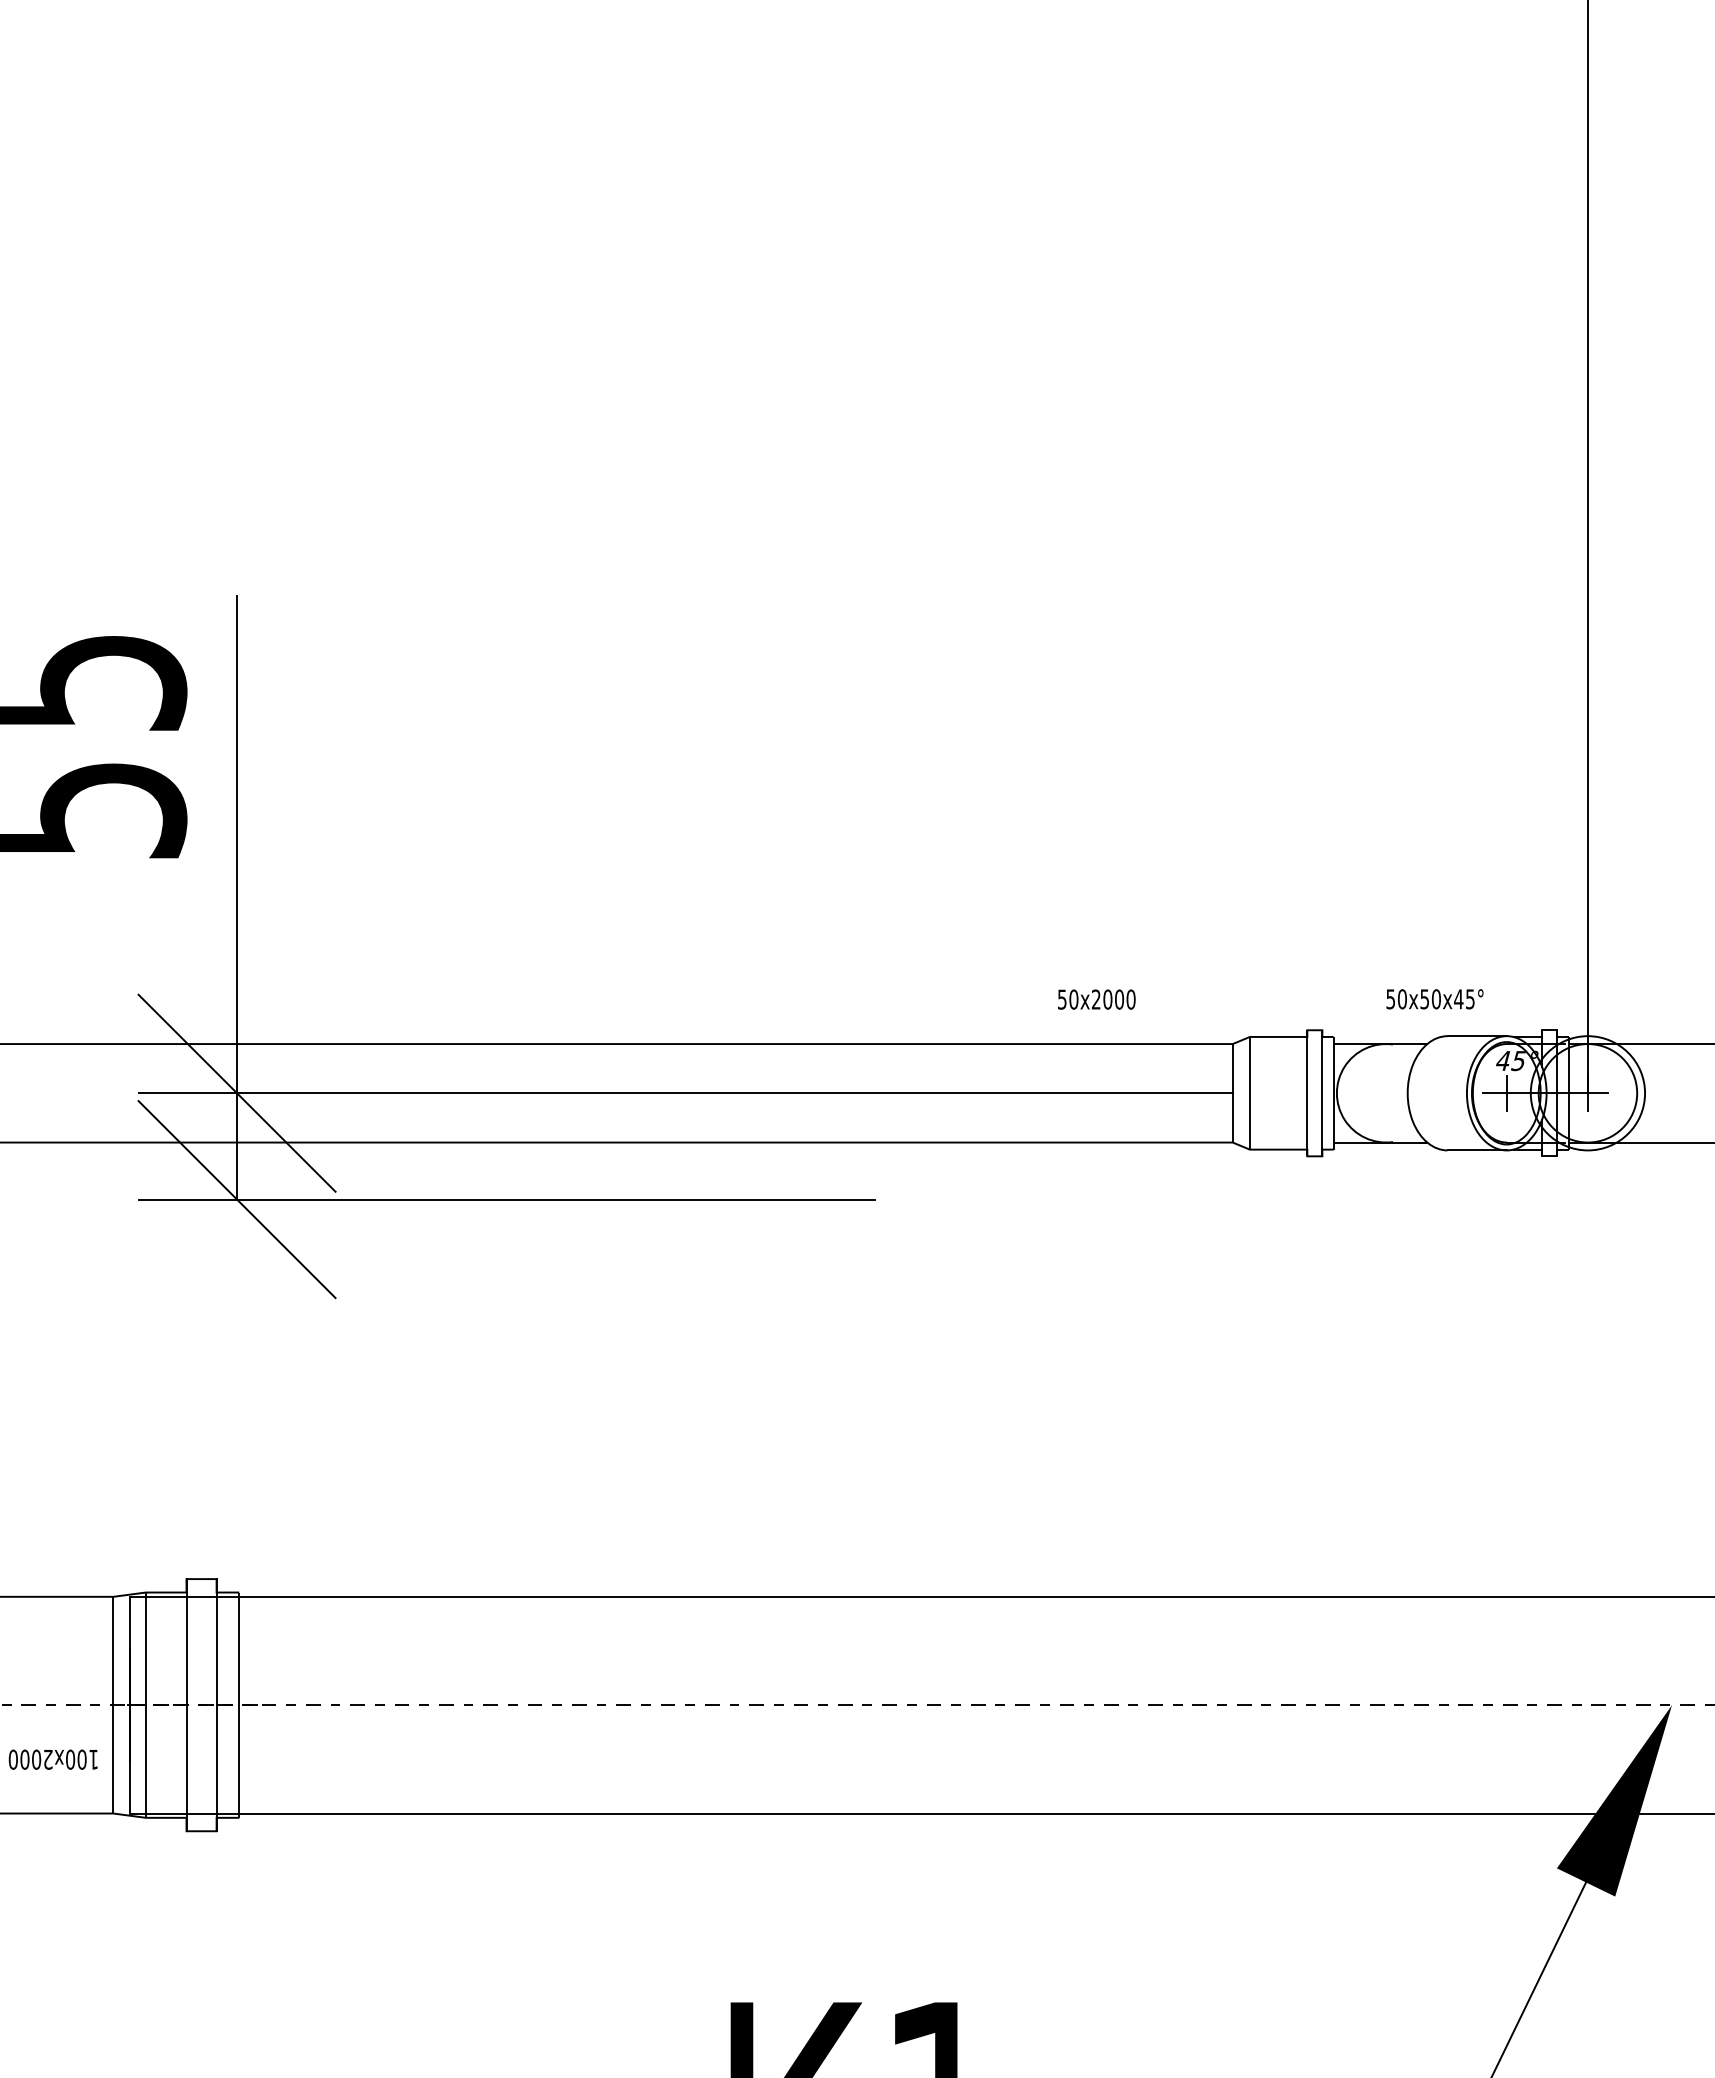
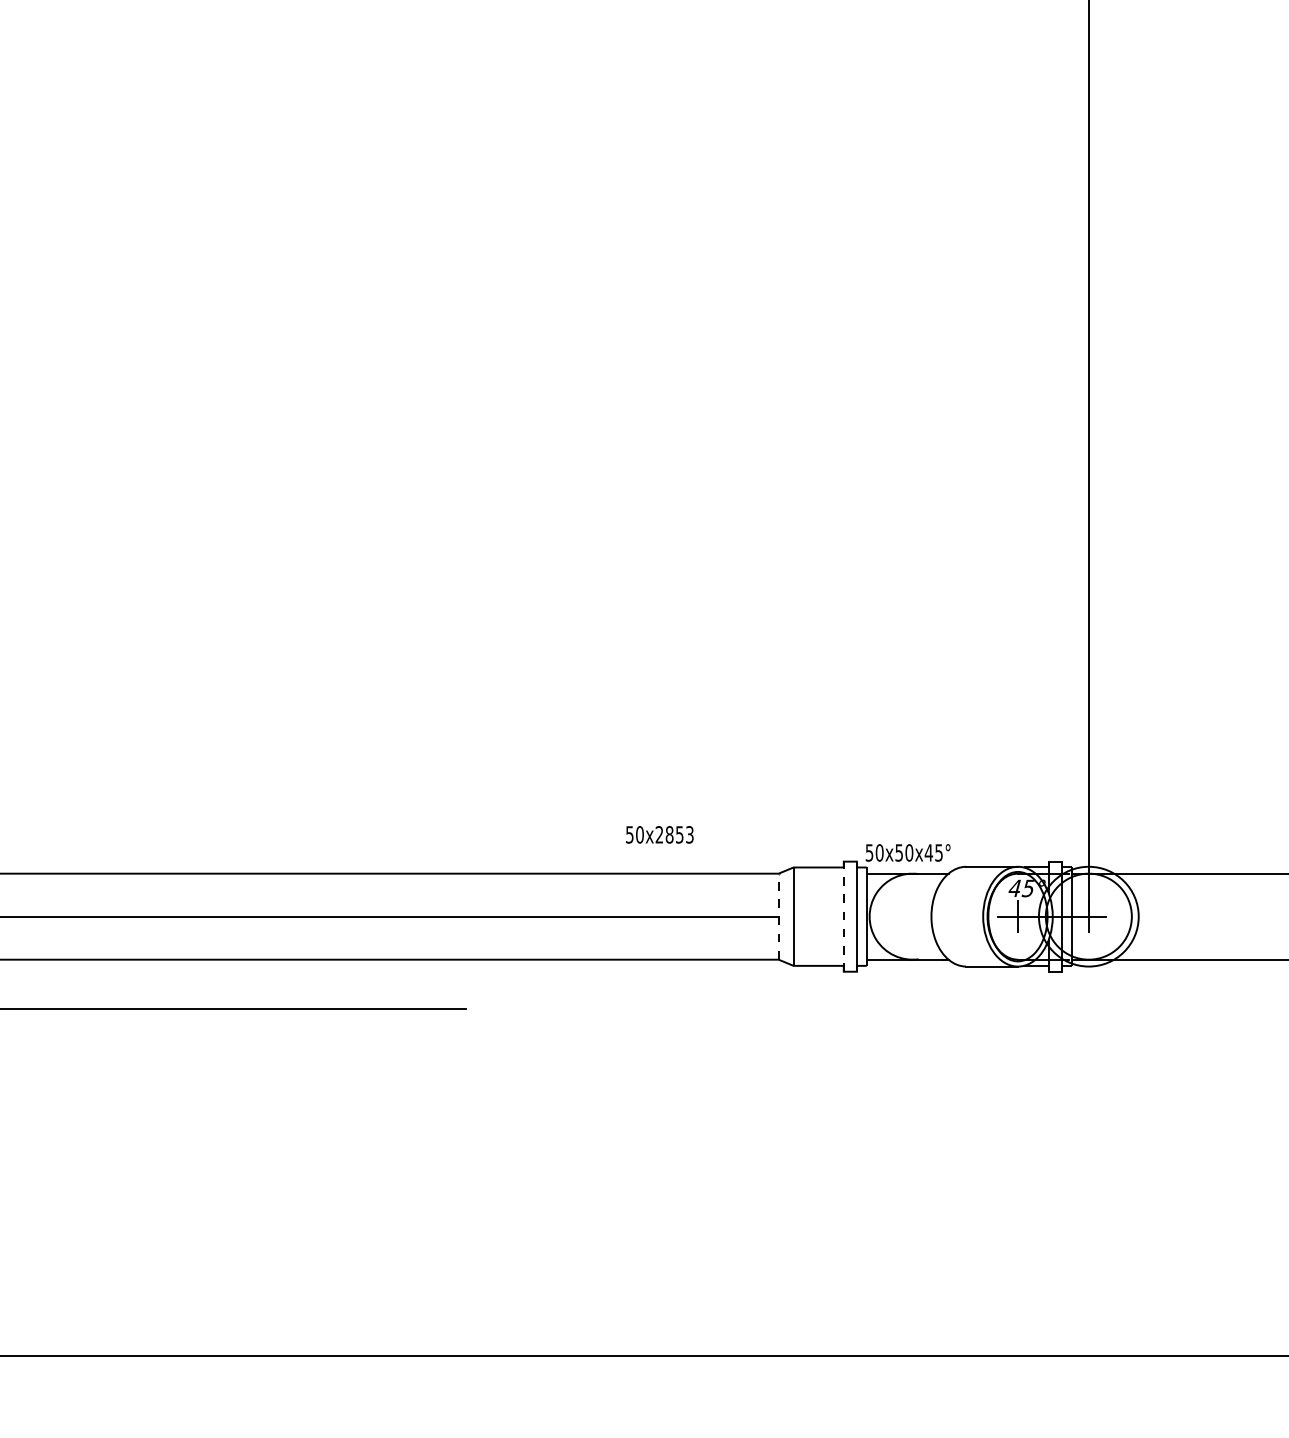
text: (1119, 999) -> (679, 834), 50x2000 -> 50x2853
text: (1434, 999) -> (907, 853), moved
line: (1232, 1092) -> (778, 915), solid -> dashed
line: (1307, 1092) -> (843, 915), solid -> dashed

